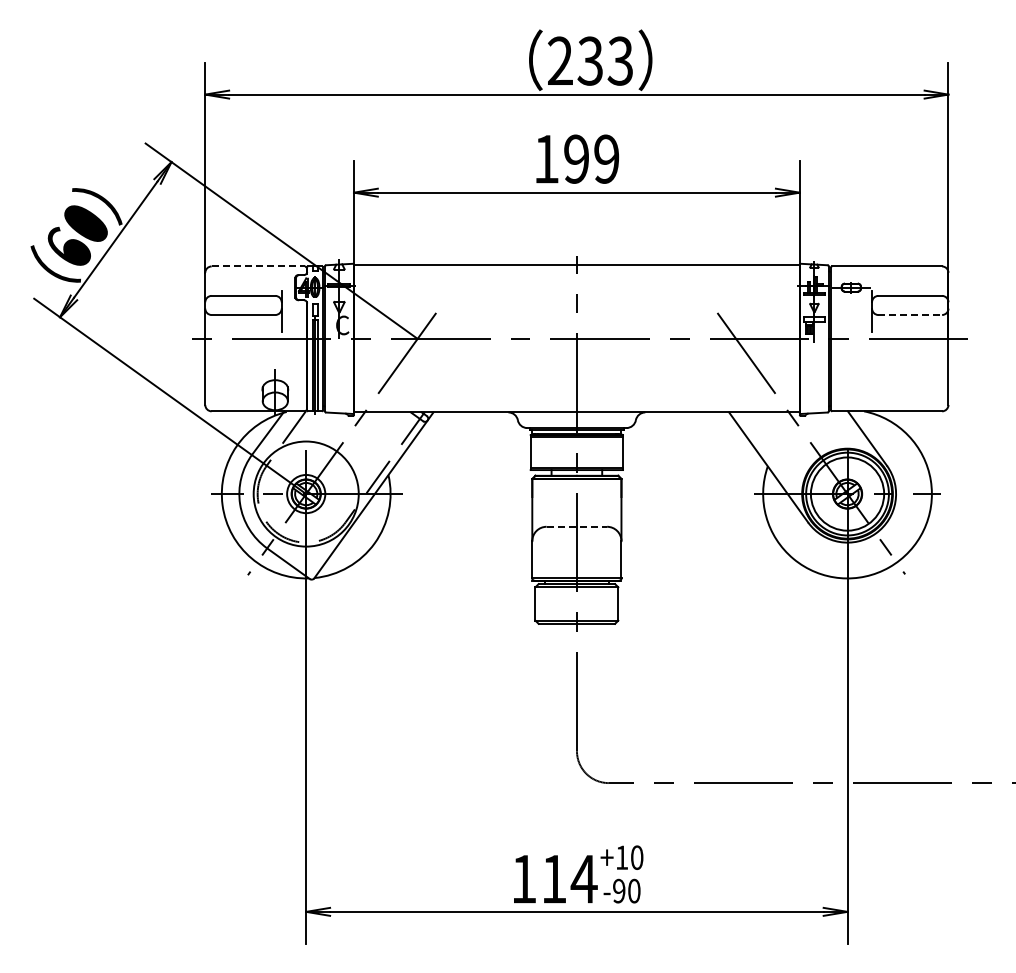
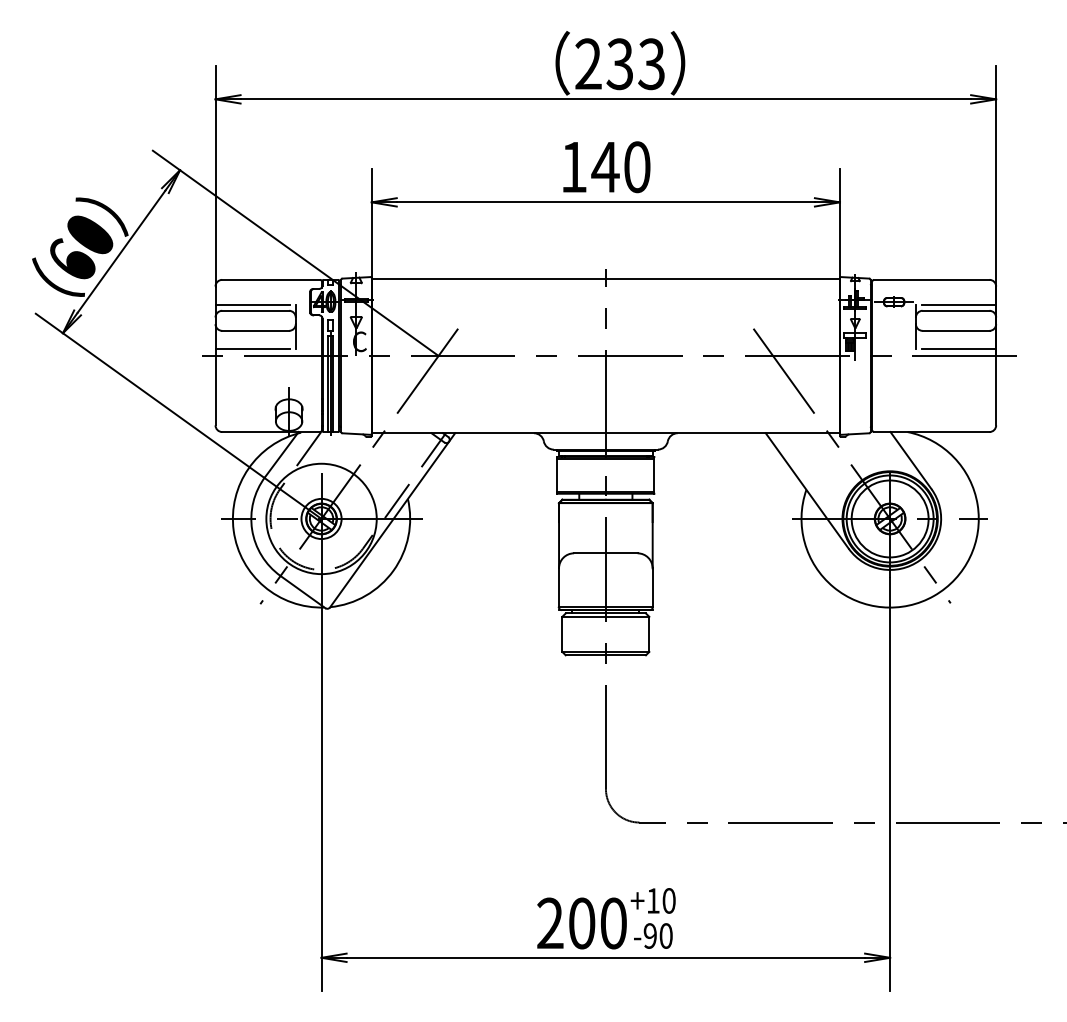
text: (590, 158) -> (620, 166), 199 -> 140
line: (258, 266) -> (271, 279), dashed -> solid
line: (240, 290) -> (252, 305), added
line: (913, 290) -> (959, 305), added
line: (910, 315) -> (956, 331), dashed -> solid
line: (240, 332) -> (252, 349), added
line: (913, 332) -> (959, 349), added
line: (577, 526) -> (606, 553), dashed -> solid
text: (554, 878) -> (582, 922), 114 -> 200

